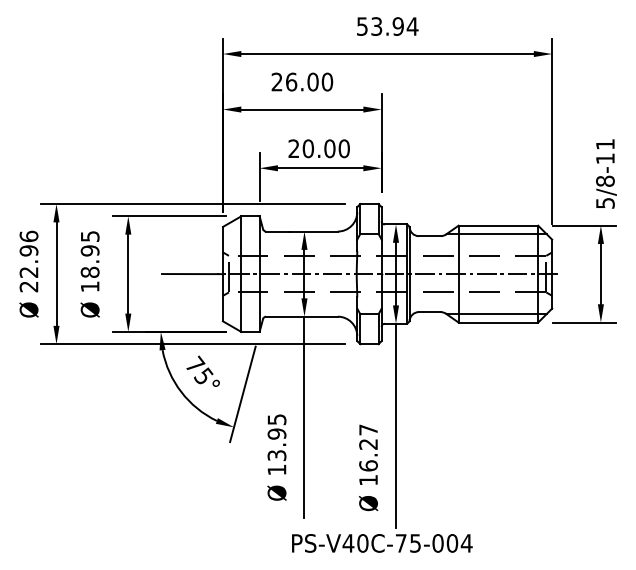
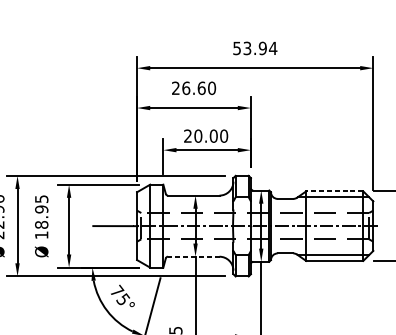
text: (312, 81) -> (201, 87), 26.00 -> 26.60
line: (498, 225) -> (334, 191), solid -> dashed
line: (302, 316) -> (194, 256), solid -> dashed

